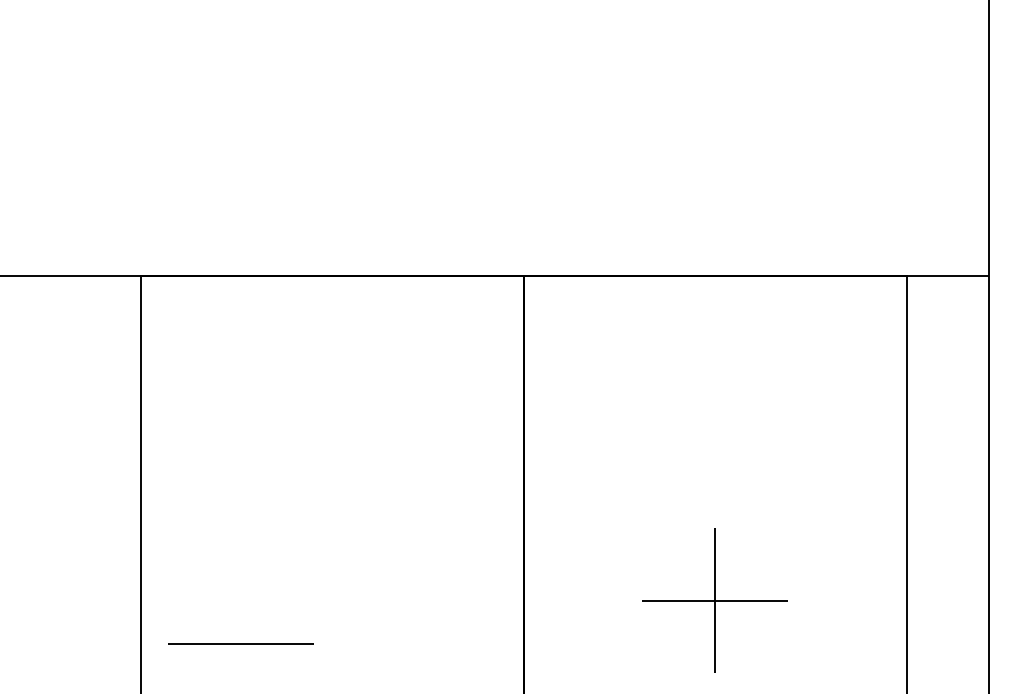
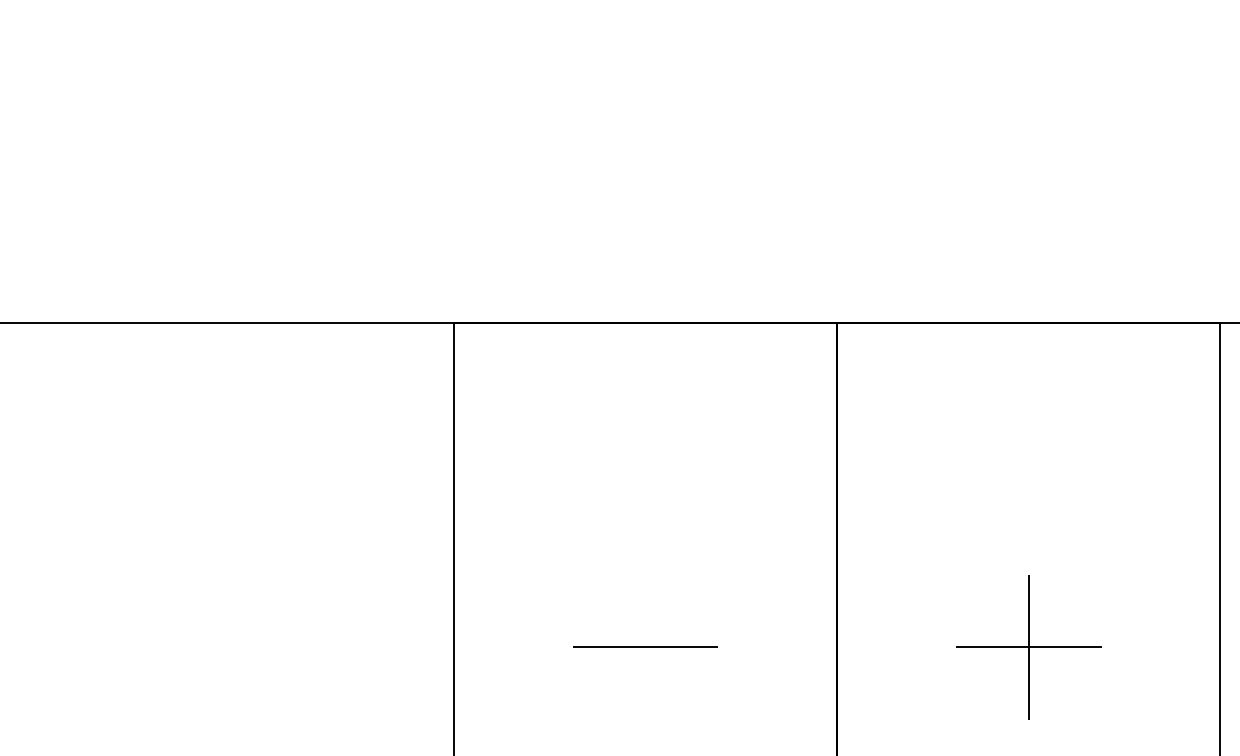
line: (240, 642) -> (645, 646), moved

